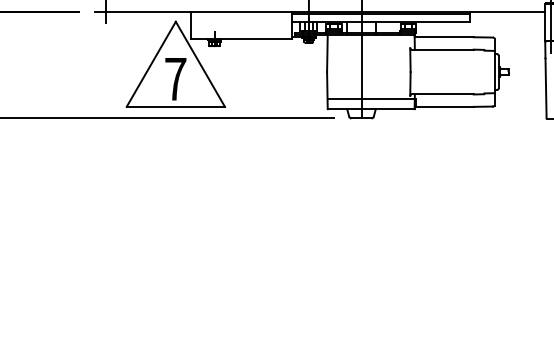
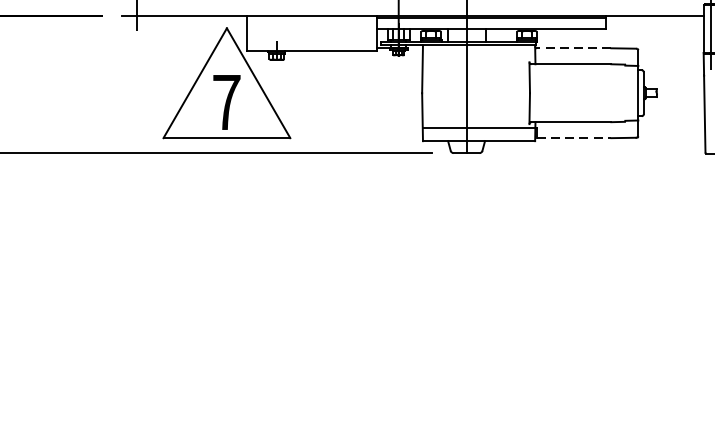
line: (444, 37) -> (573, 48), solid -> dashed
line: (444, 106) -> (573, 137), solid -> dashed

